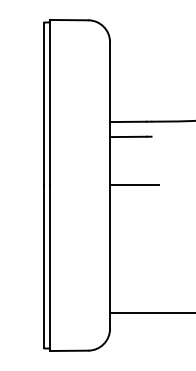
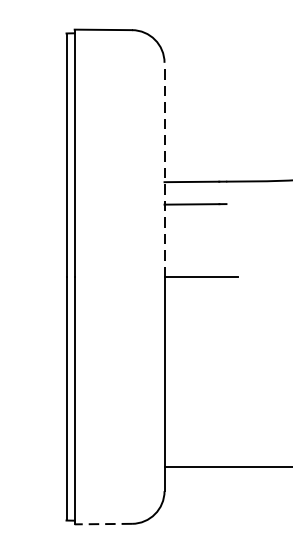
line: (110, 113) -> (165, 169), solid -> dashed
line: (68, 350) -> (102, 523), solid -> dashed

